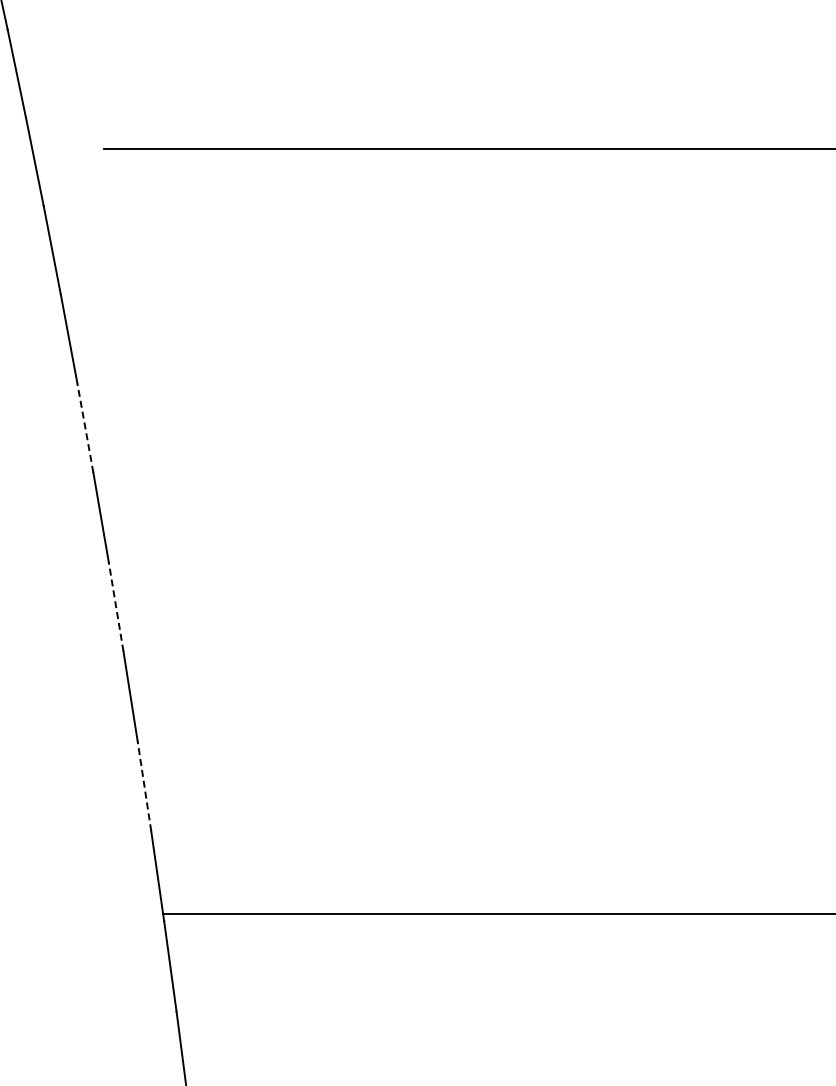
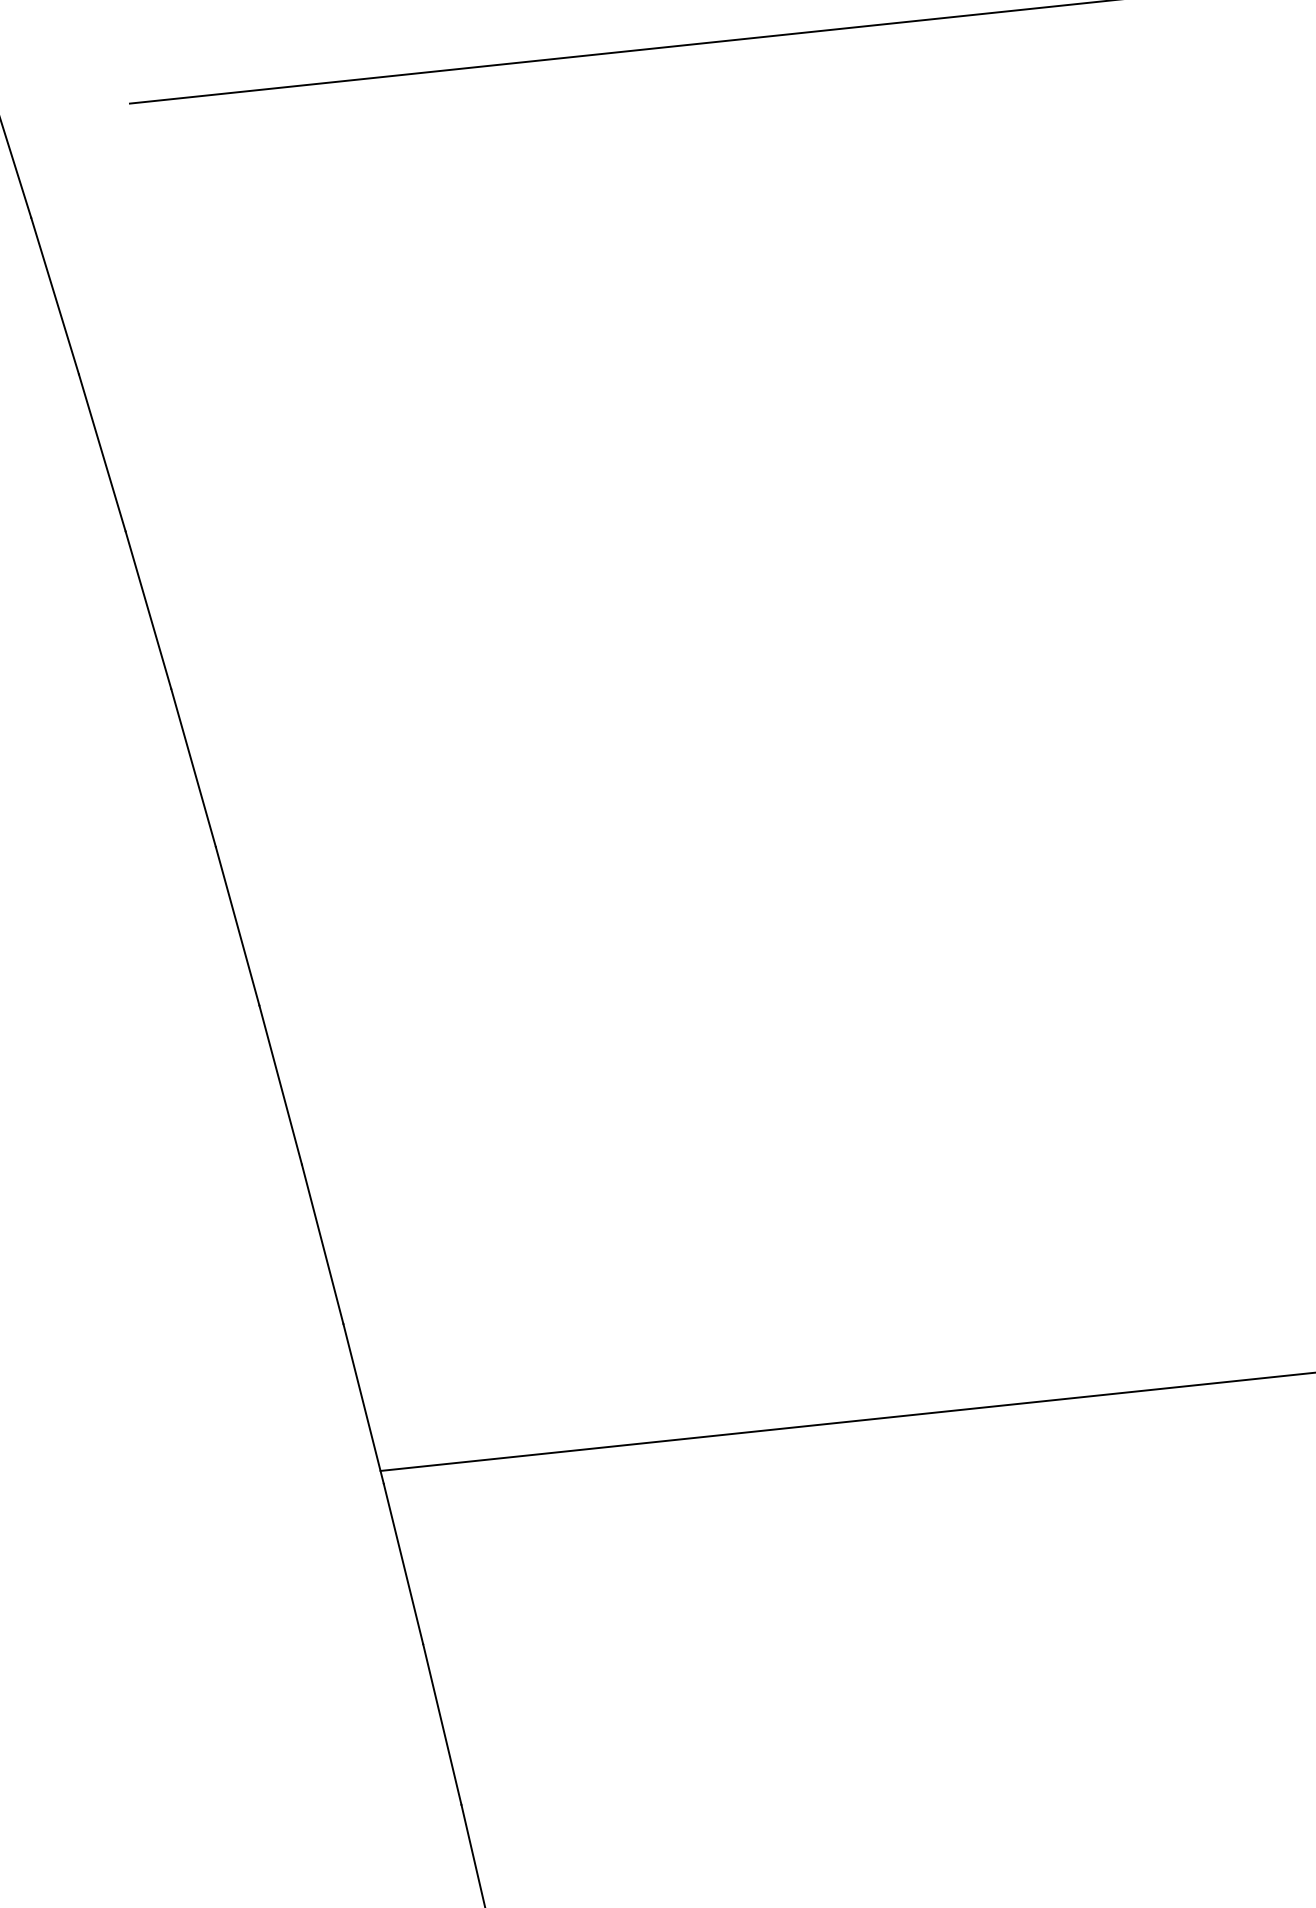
line: (85, 427) -> (148, 609), dashed -> solid
line: (116, 606) -> (238, 925), dashed -> solid
line: (144, 785) -> (322, 1242), dashed -> solid

